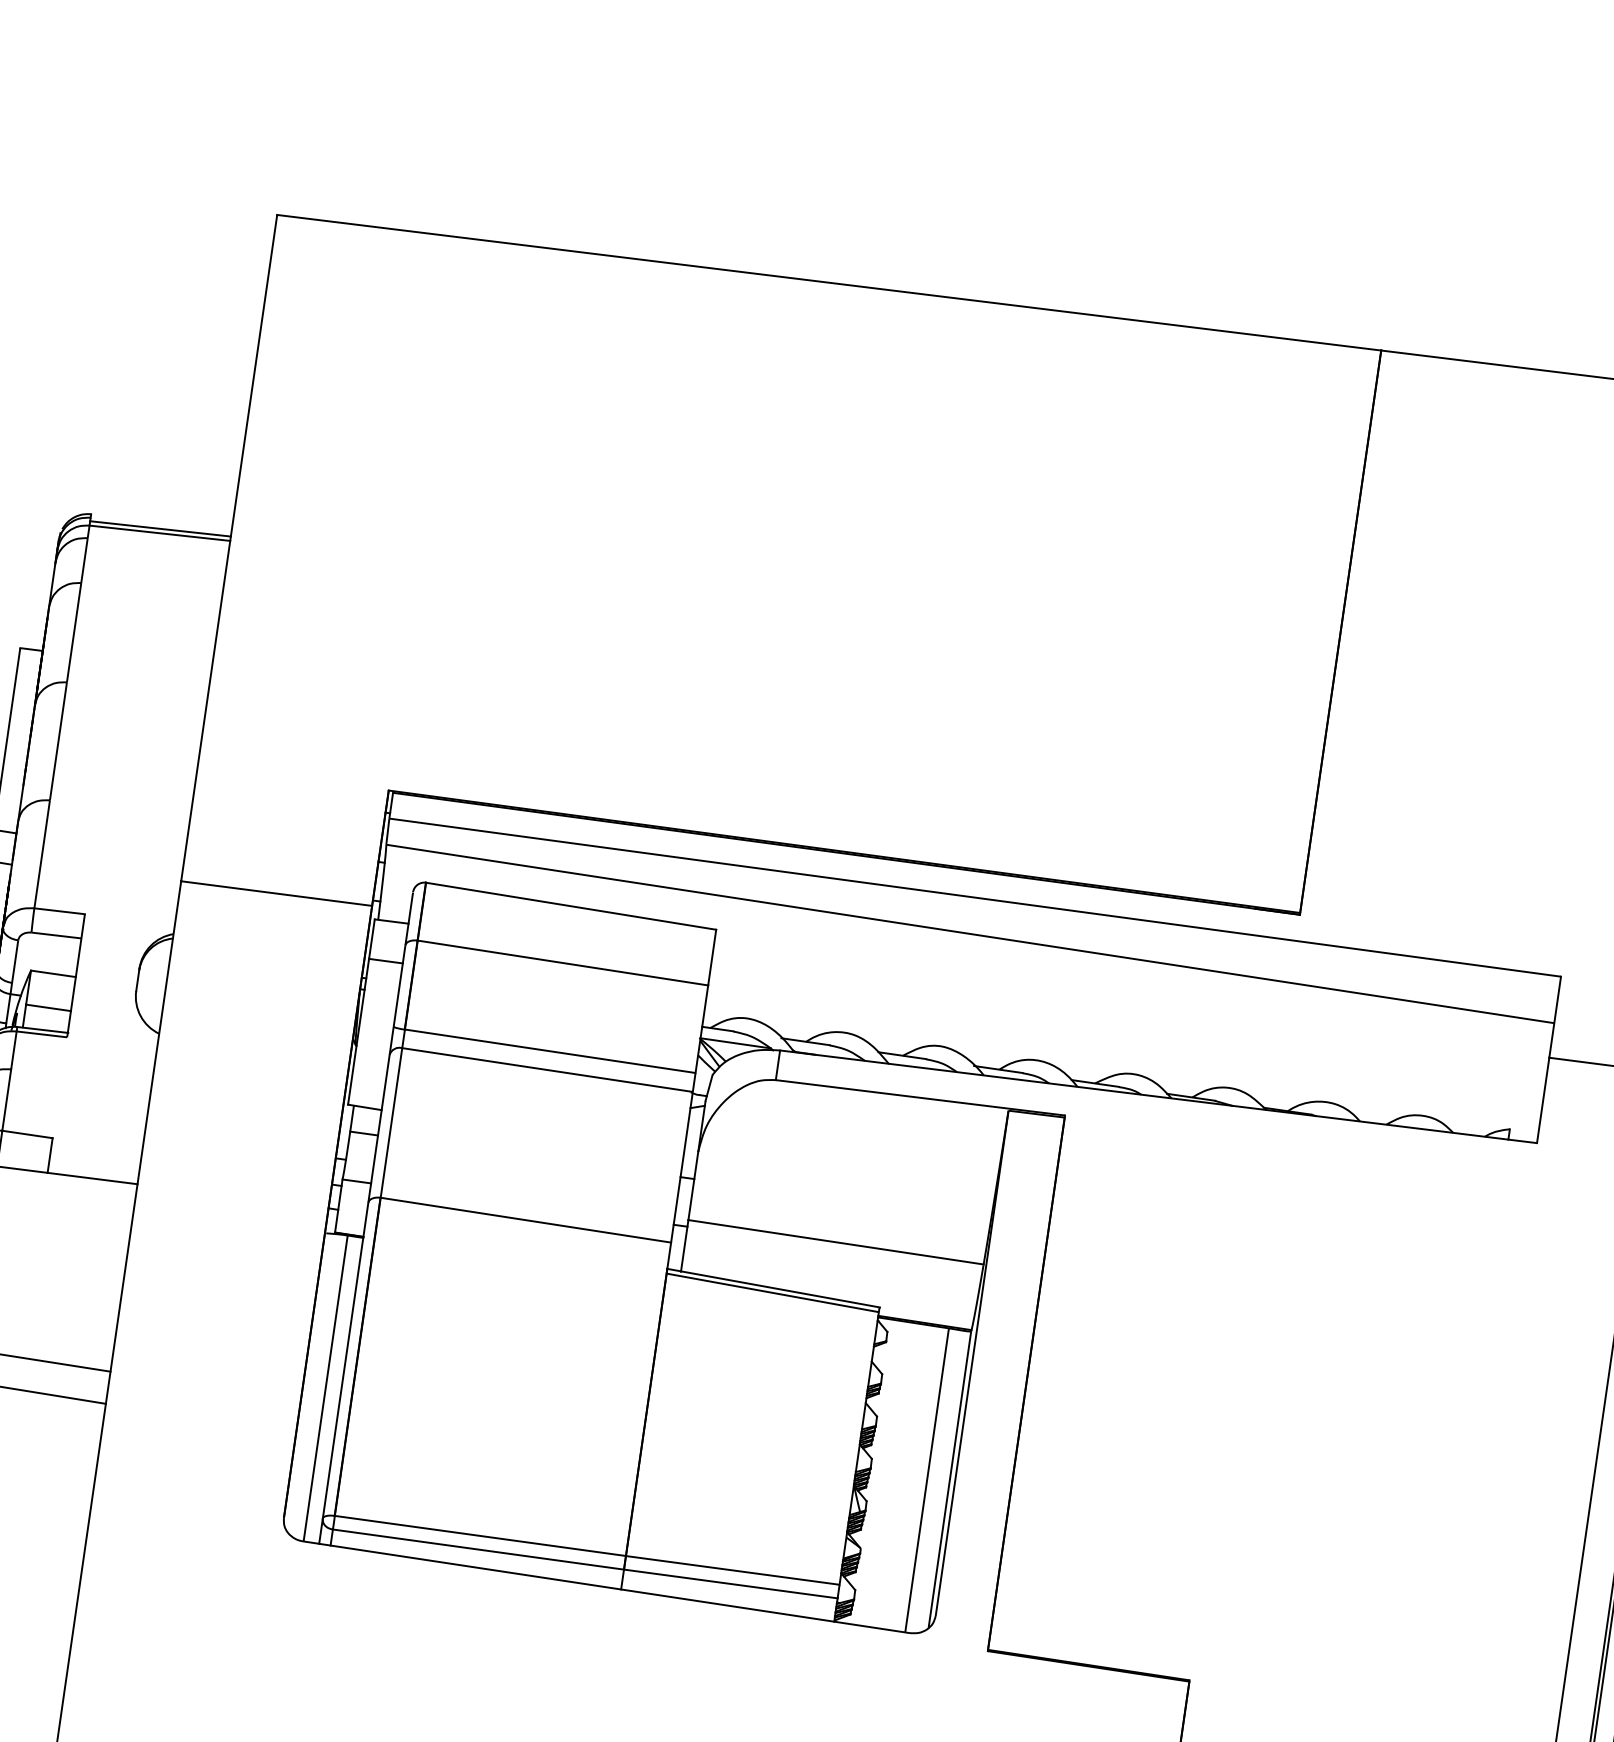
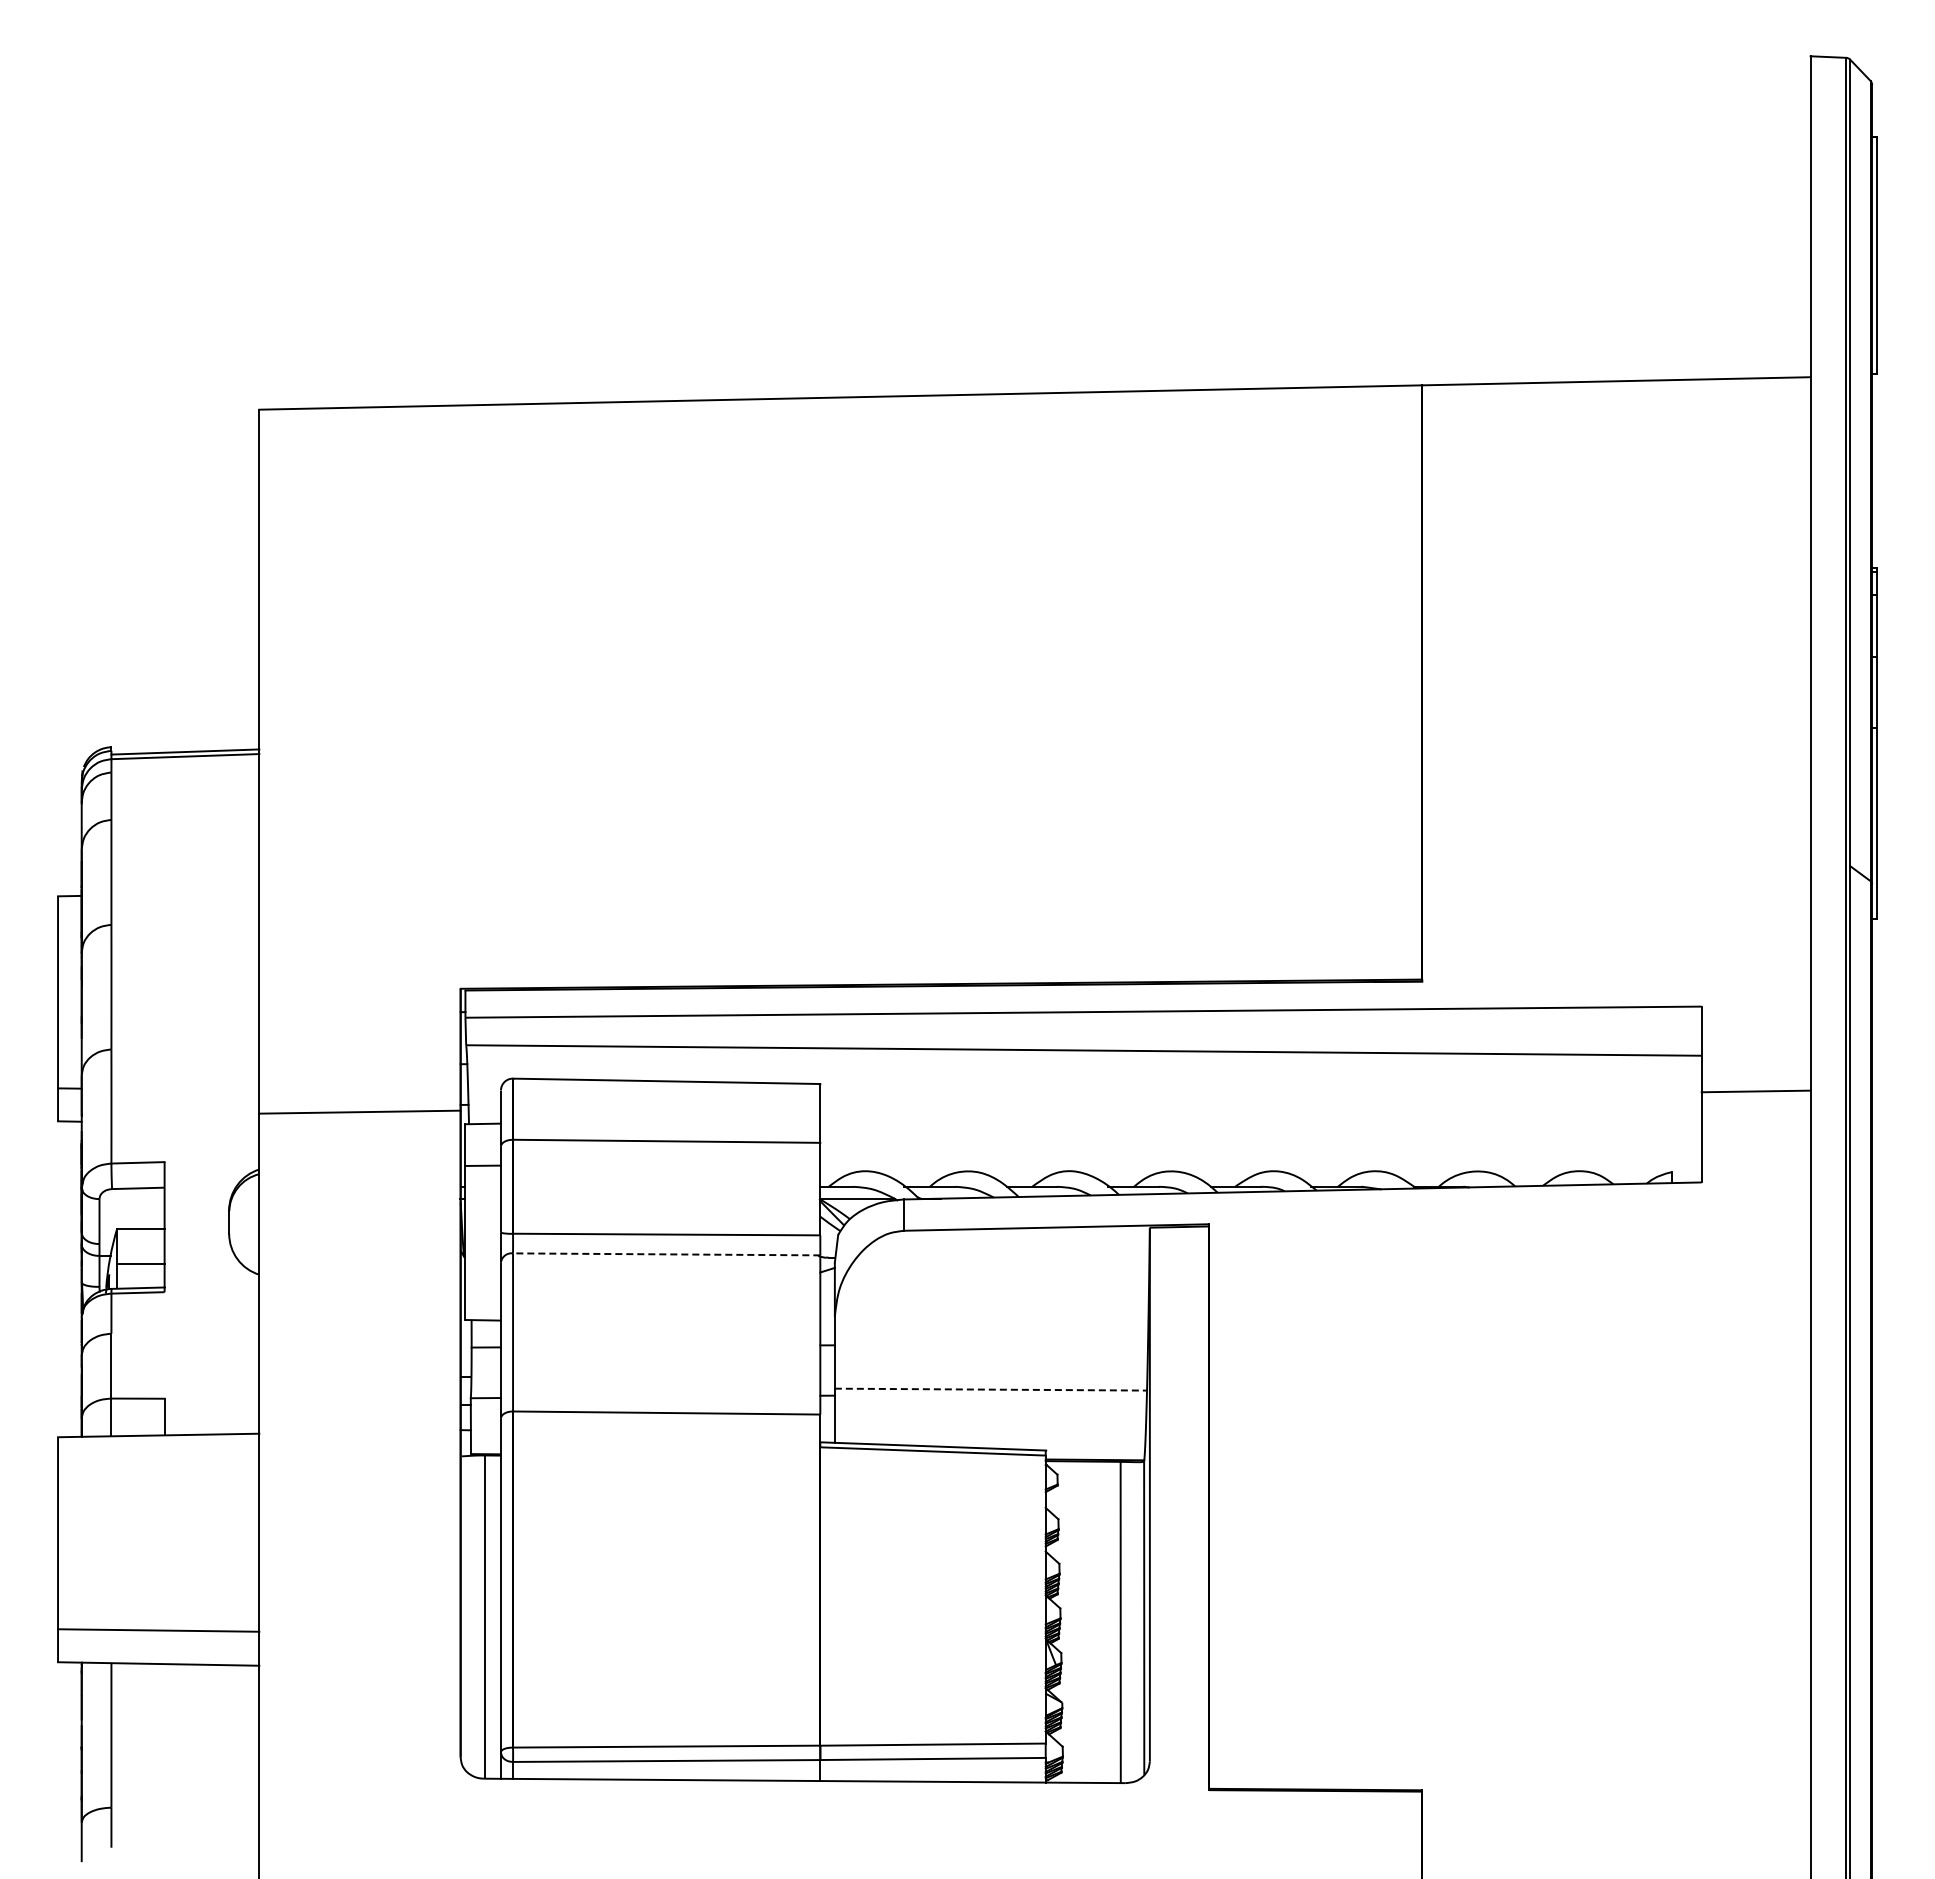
line: (547, 1070) -> (666, 1254), solid -> dashed
line: (836, 1242) -> (991, 1389), solid -> dashed

